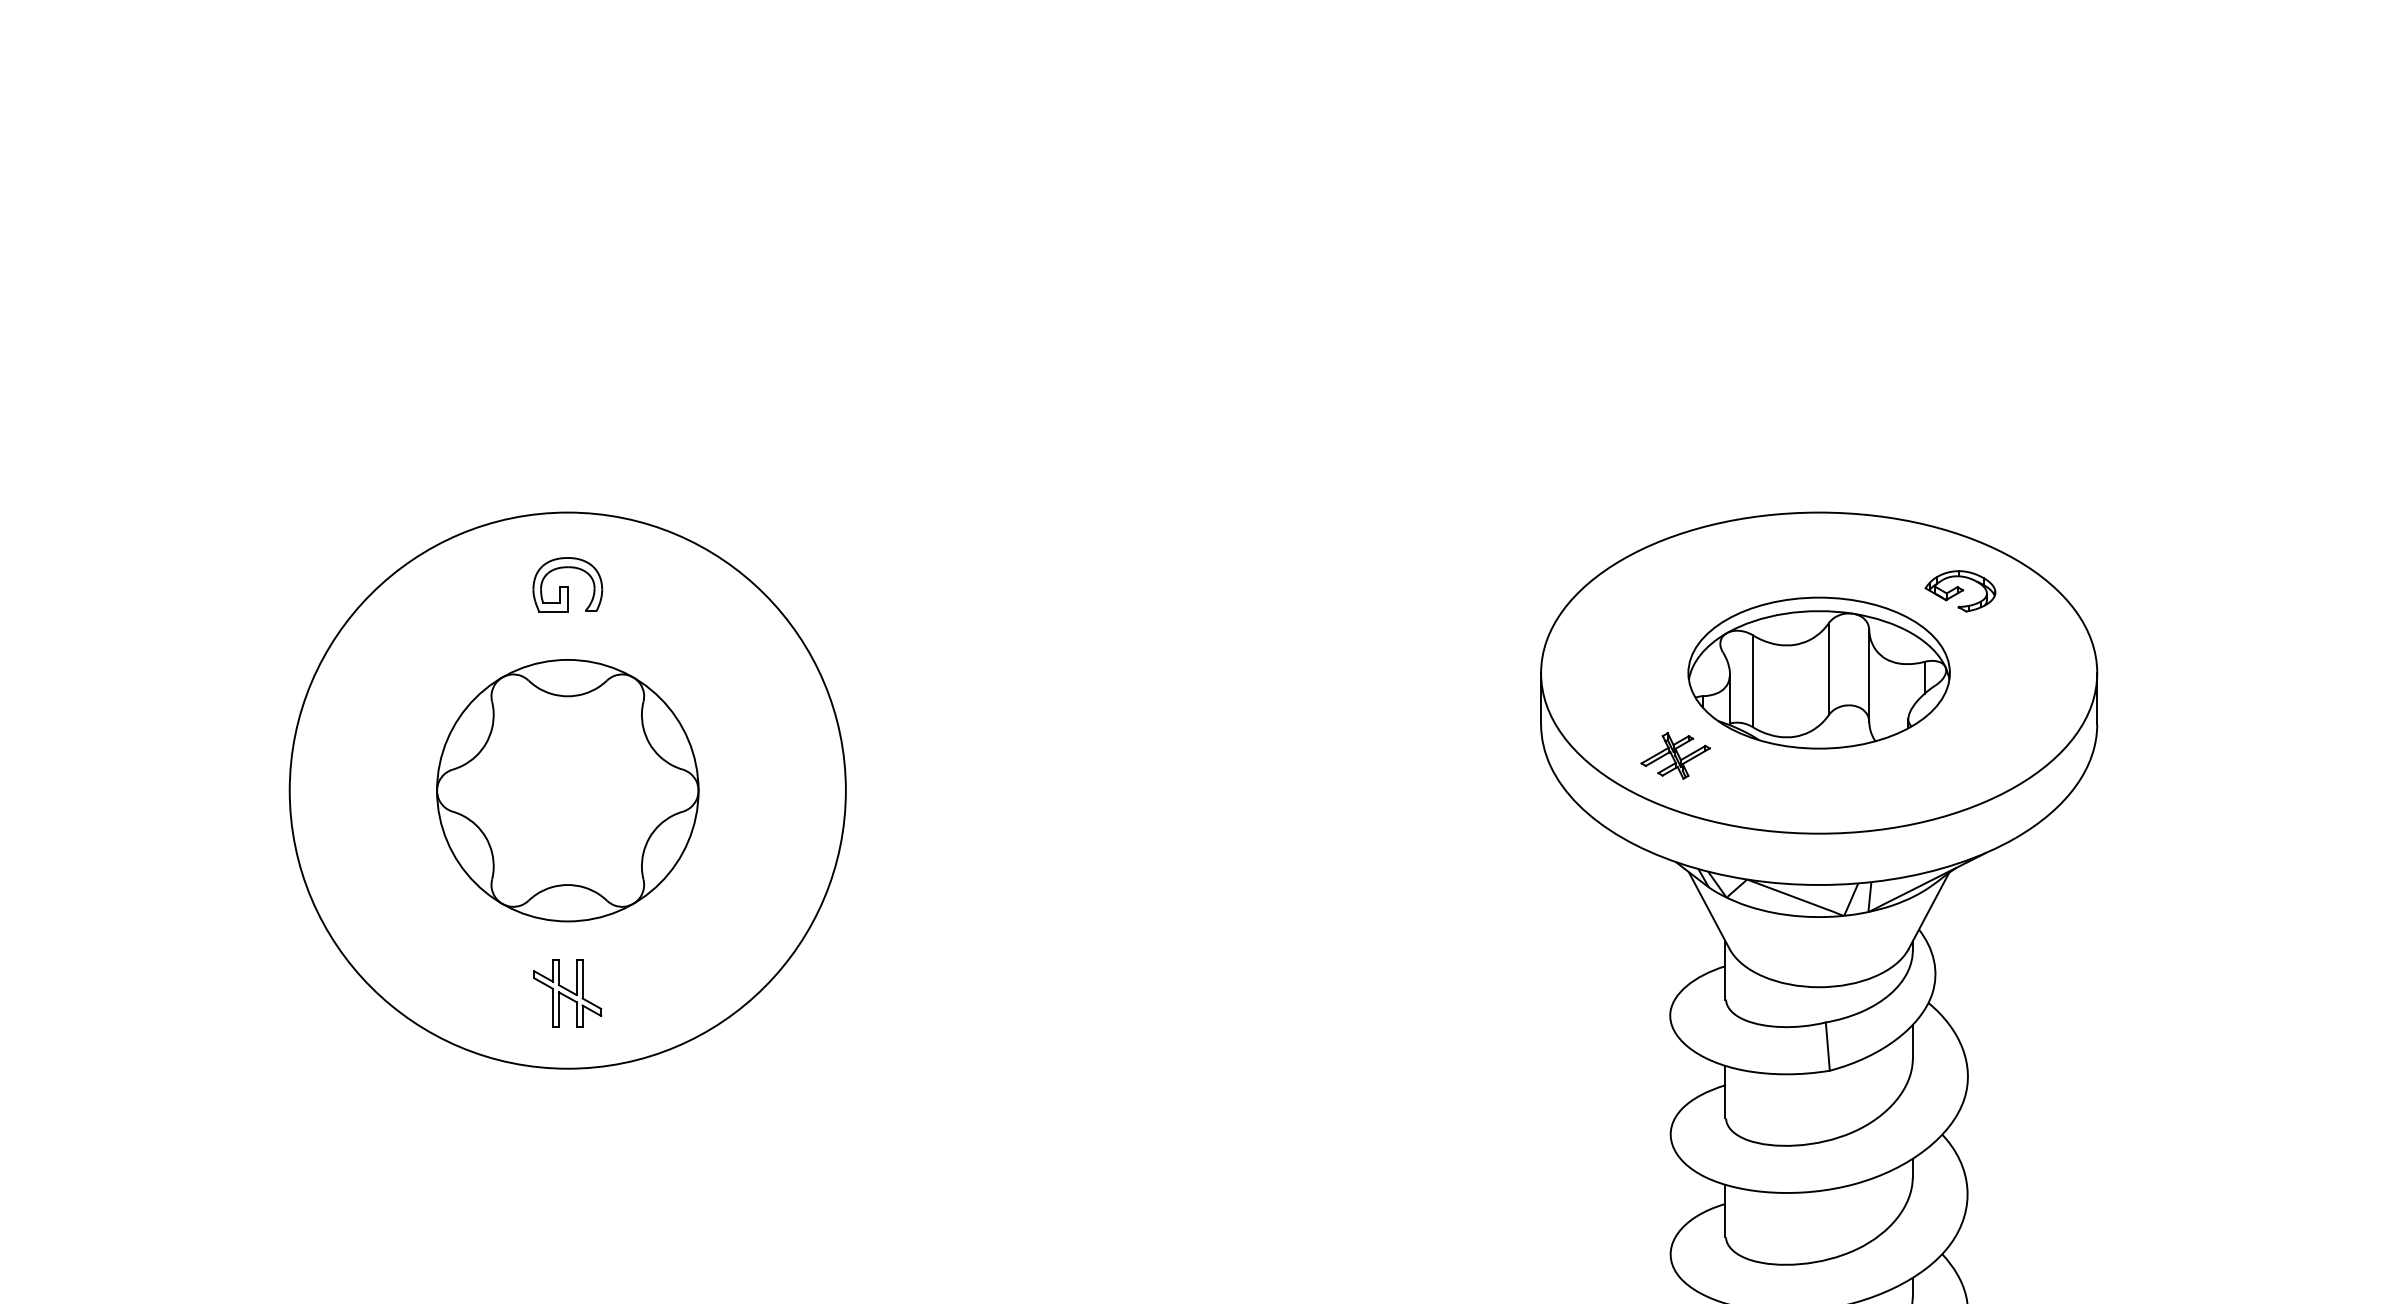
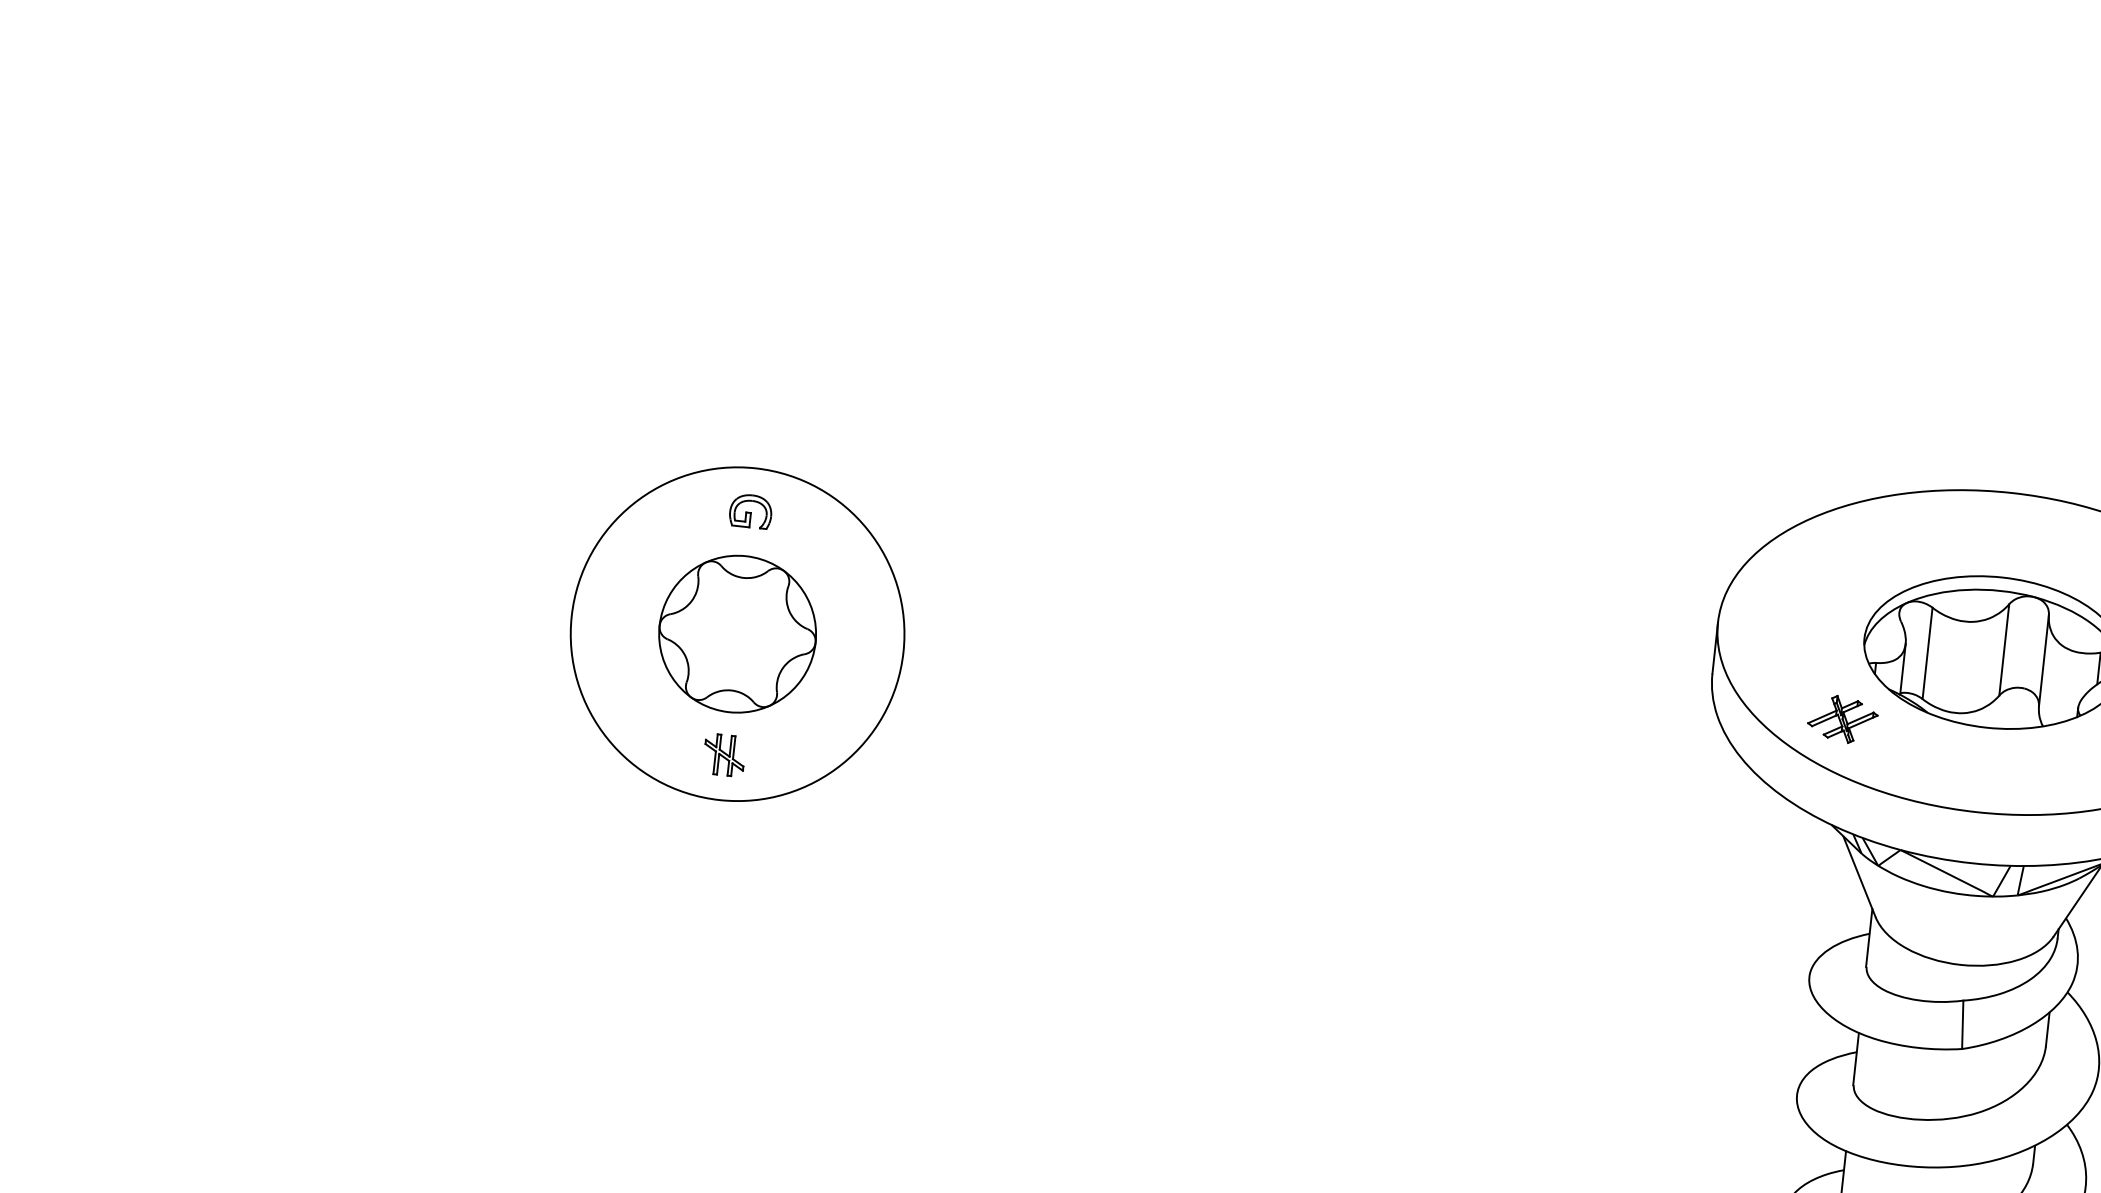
part: (567, 790) -> (737, 634), size x0.6

